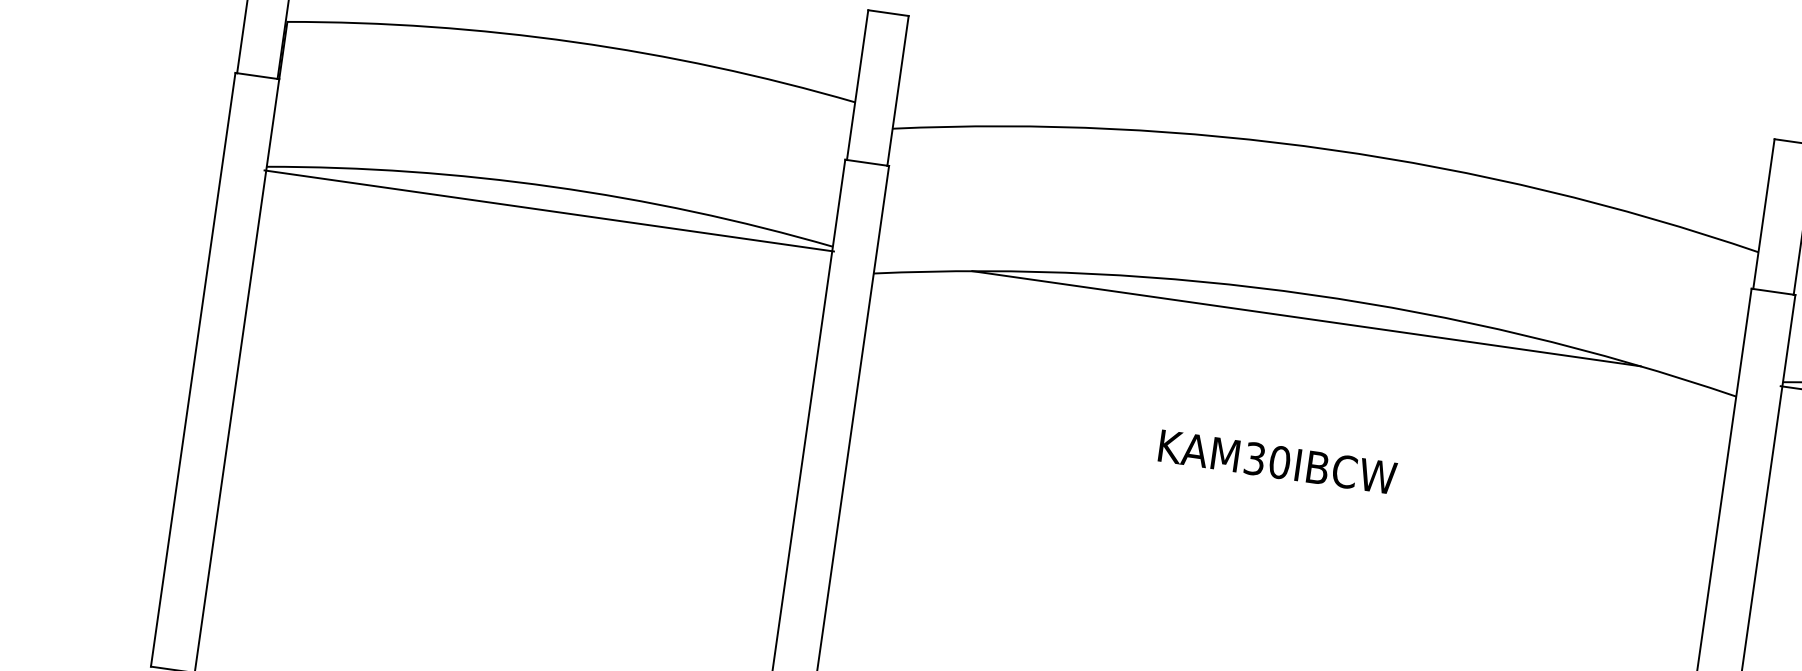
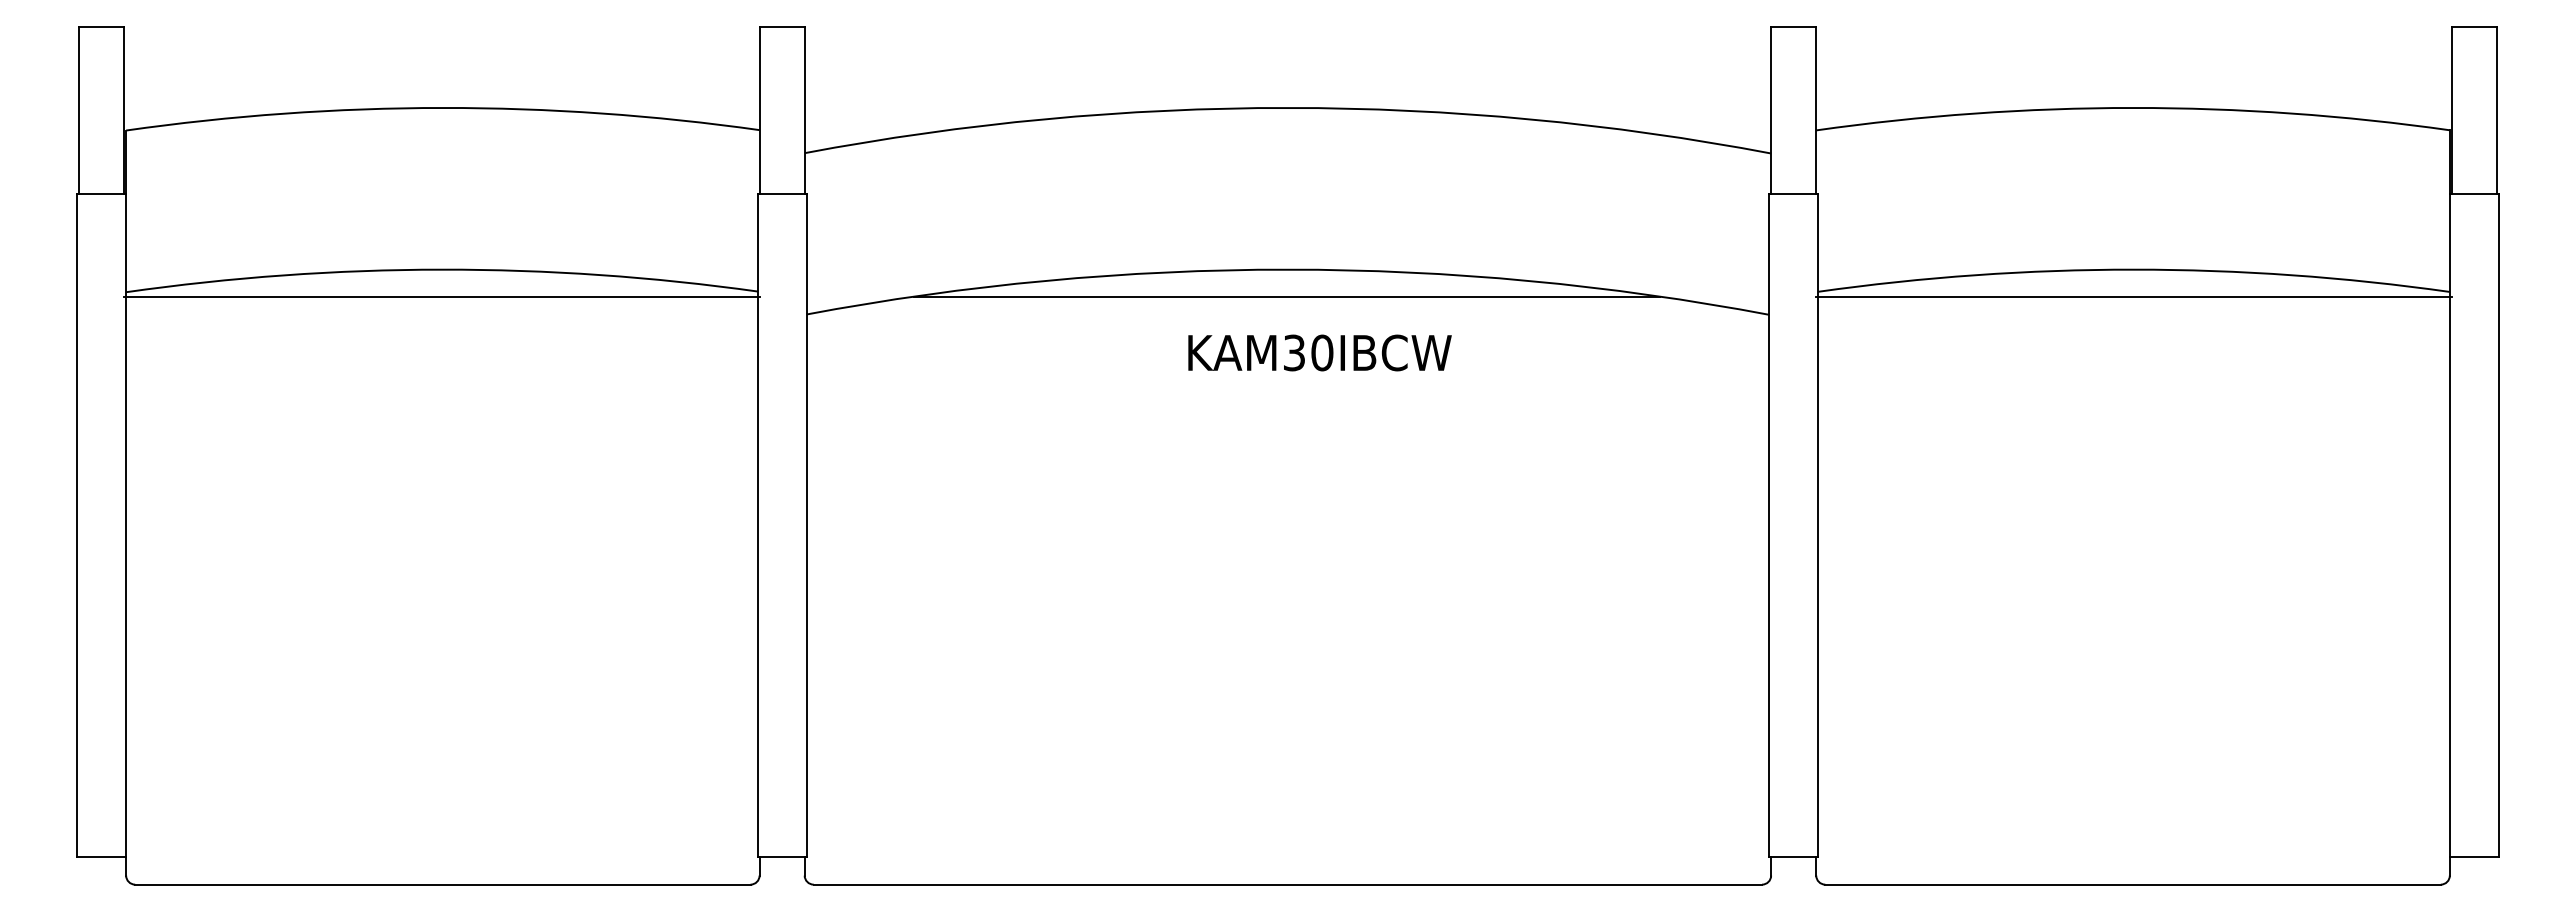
text: (1277, 461) -> (1319, 352), moved

